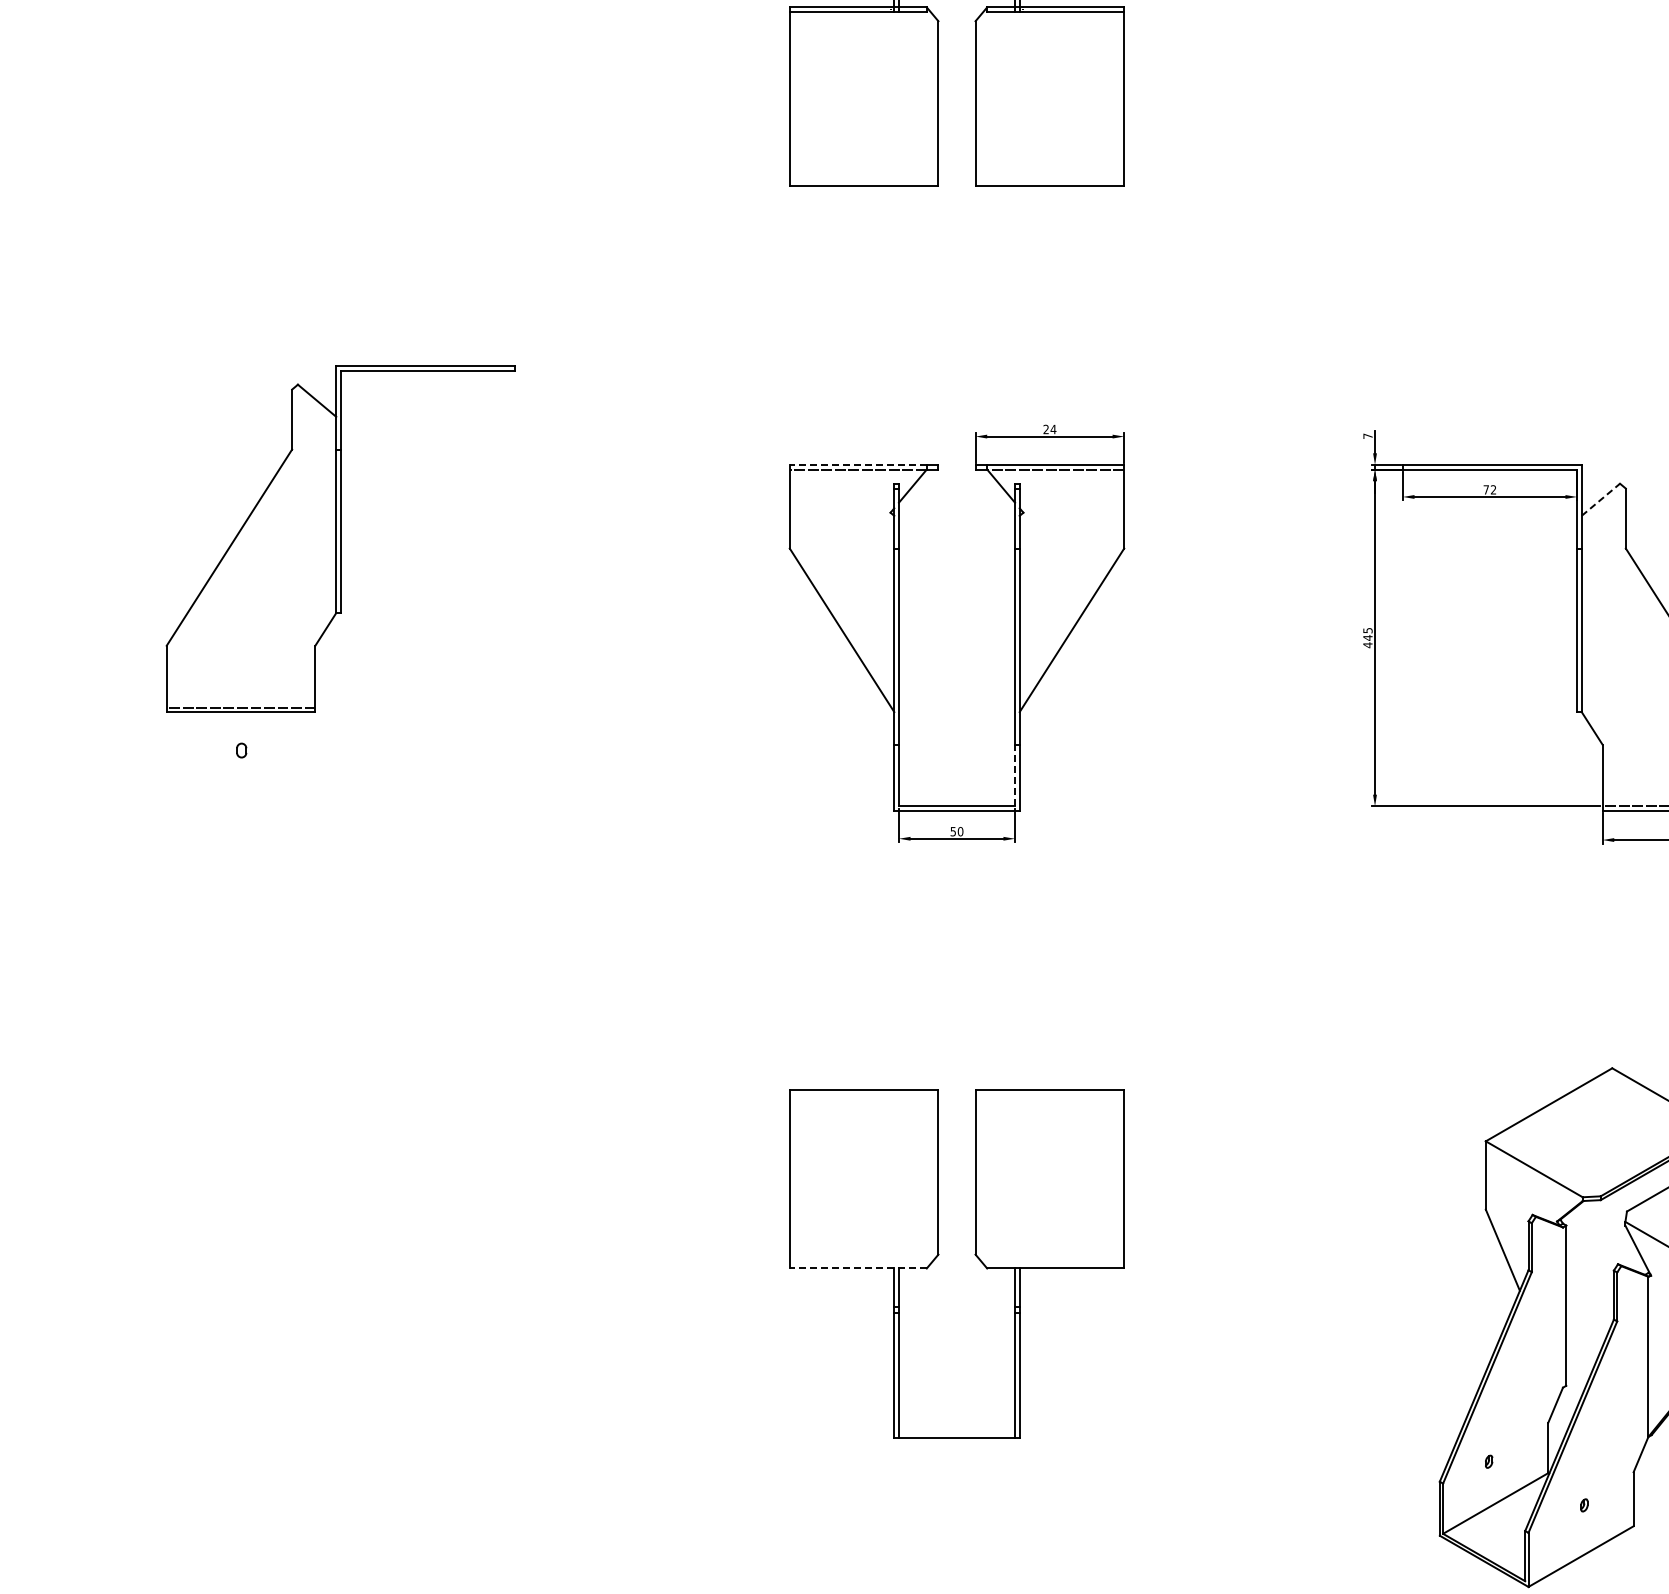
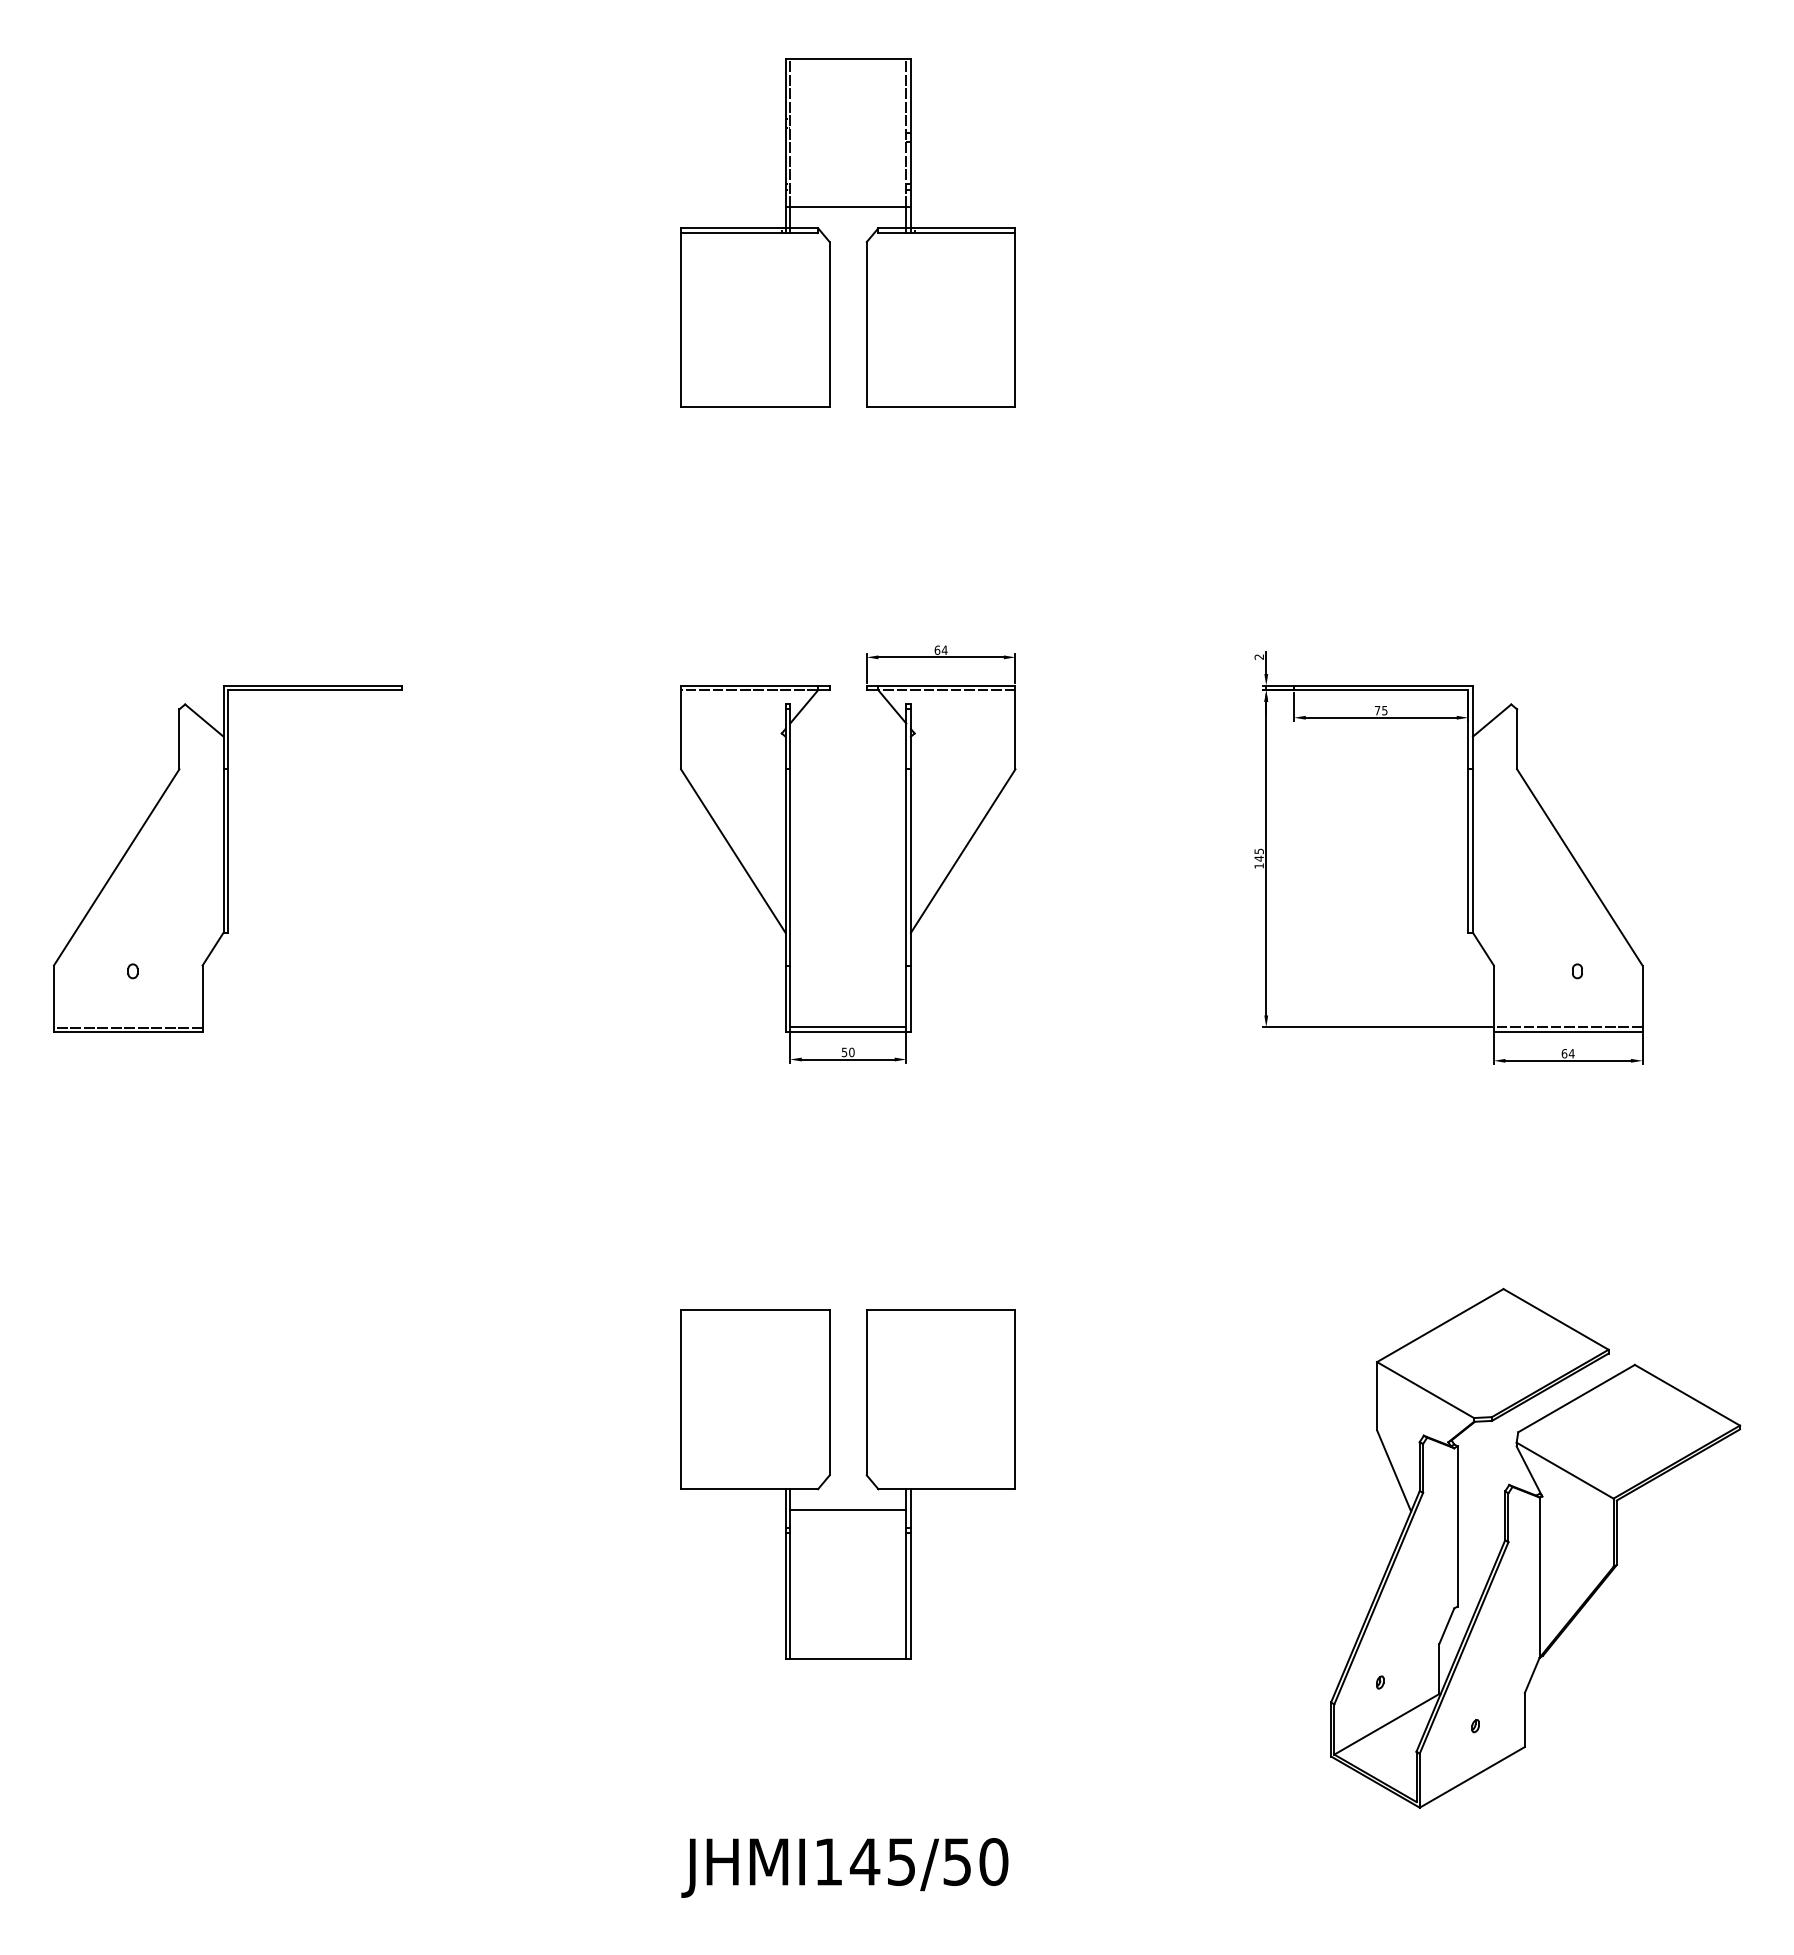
text: (1046, 428) -> (937, 649), 24 -> 64
text: (1367, 435) -> (1258, 656), 7 -> 2
line: (858, 464) -> (749, 685), dashed -> solid
text: (1493, 489) -> (1384, 710), 72 -> 75
line: (1601, 499) -> (1492, 720), dashed -> solid
part: (340, 538) -> (227, 858), moved
text: (1367, 644) -> (1258, 865), 445 -> 145
line: (1015, 775) -> (906, 996), dashed -> solid
line: (858, 1268) -> (749, 1489), dashed -> solid
line: (957, 1289) -> (848, 1510), added

